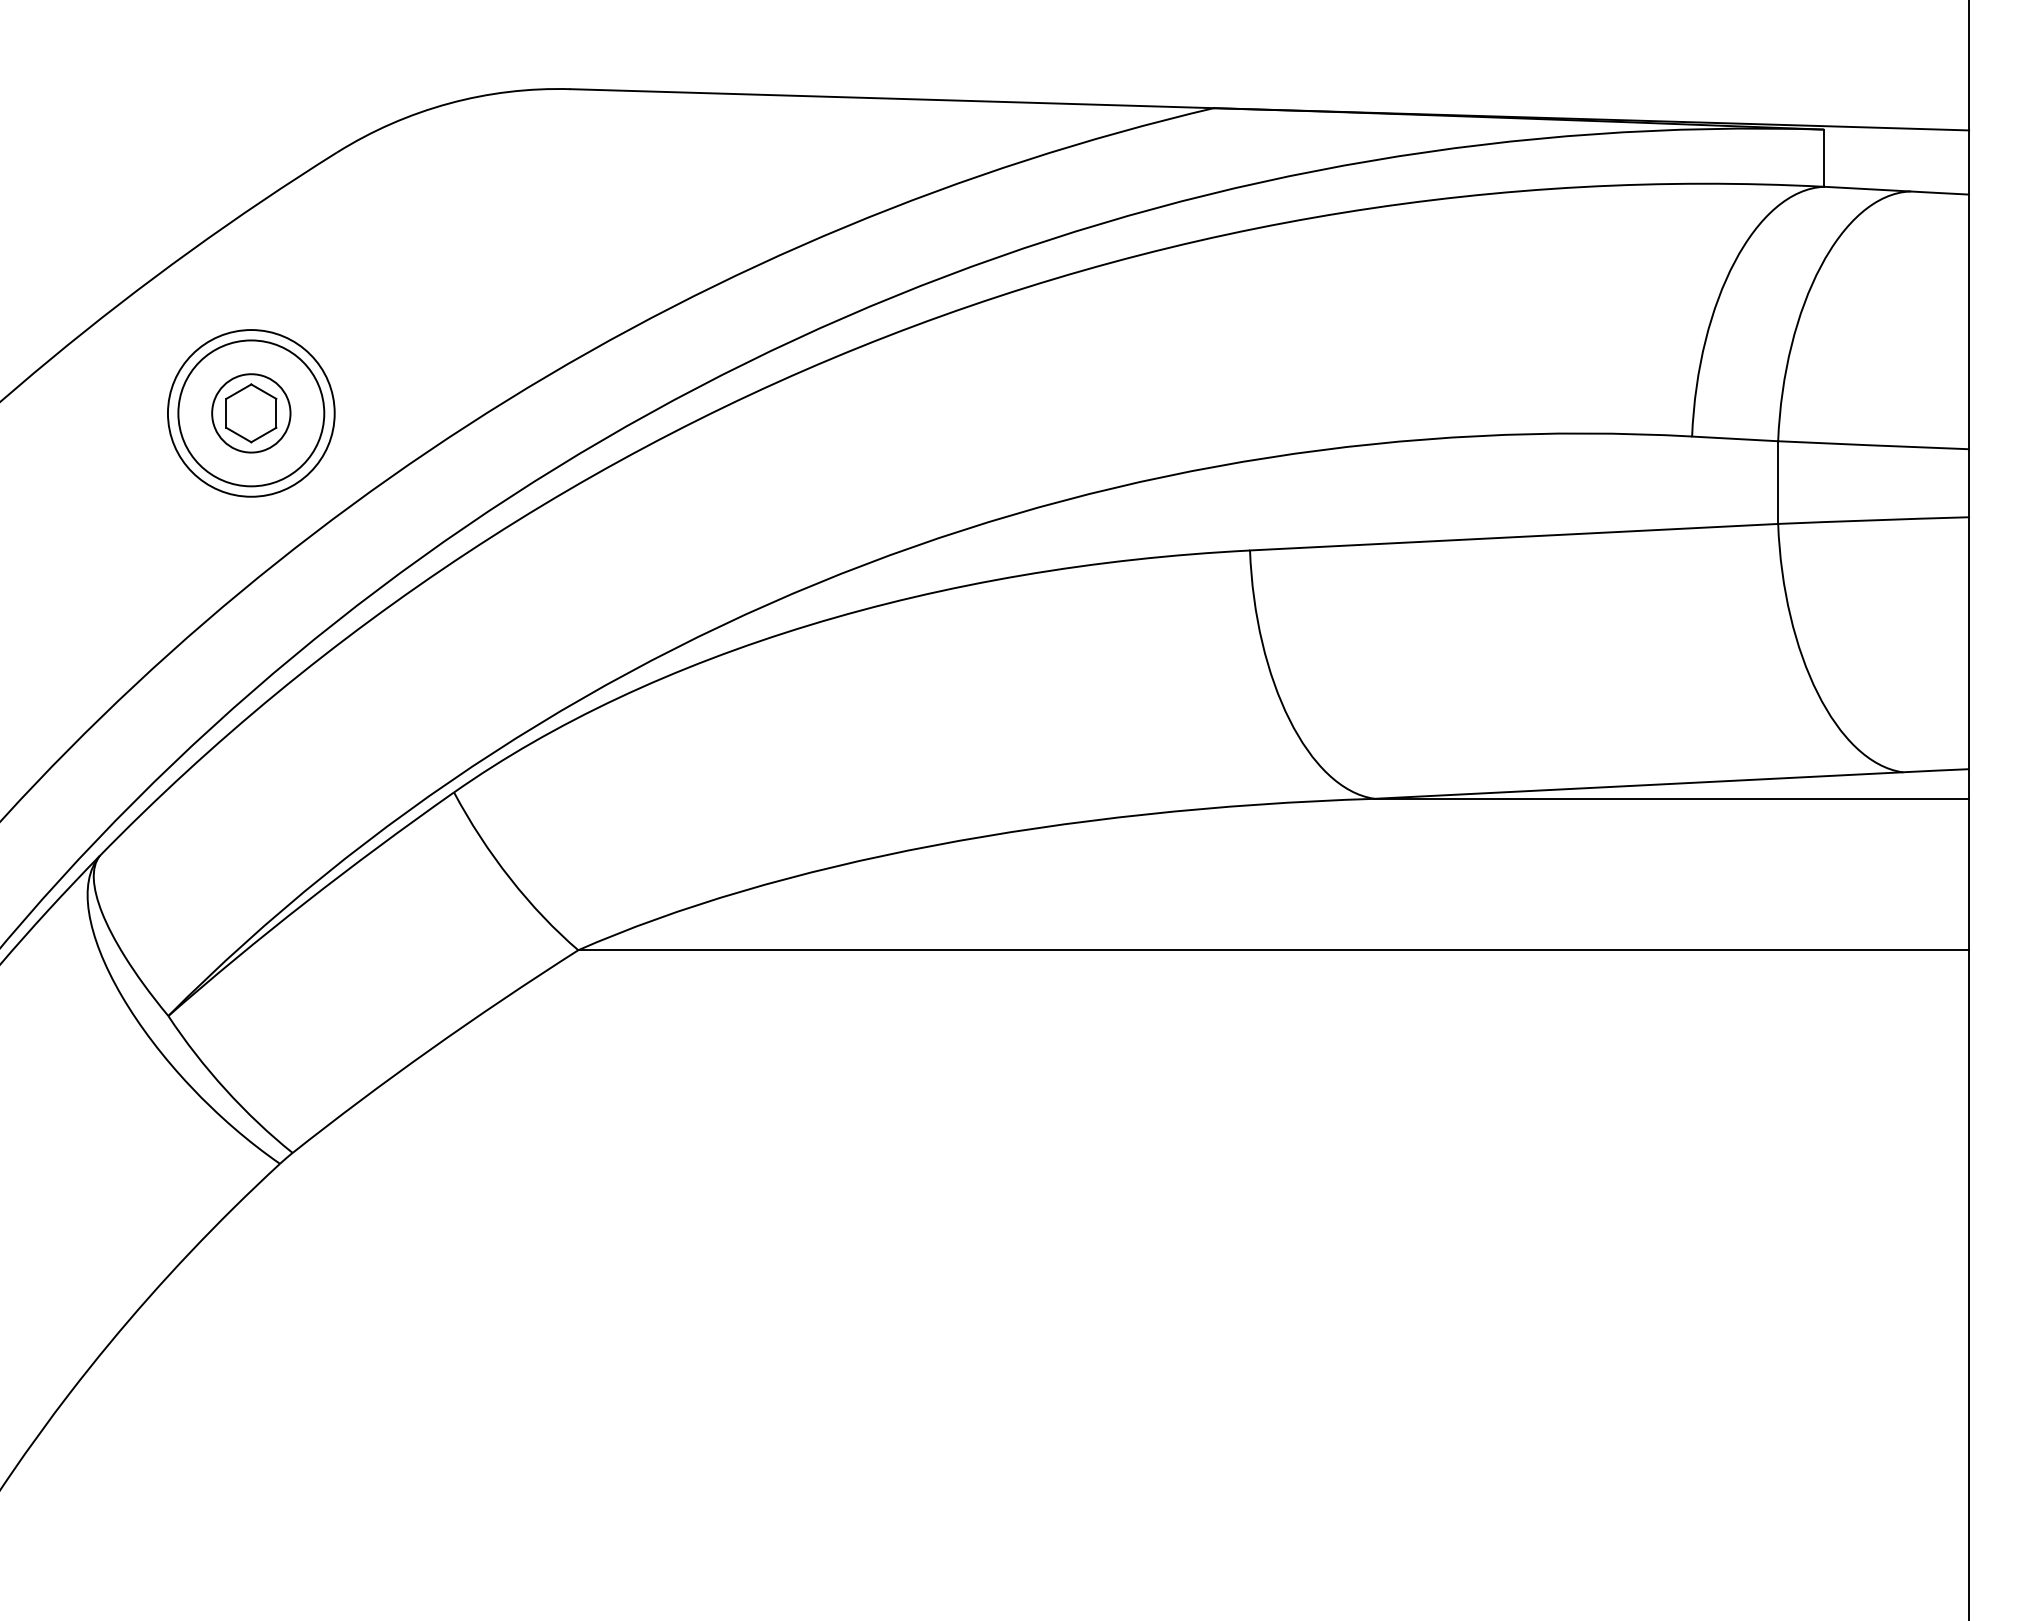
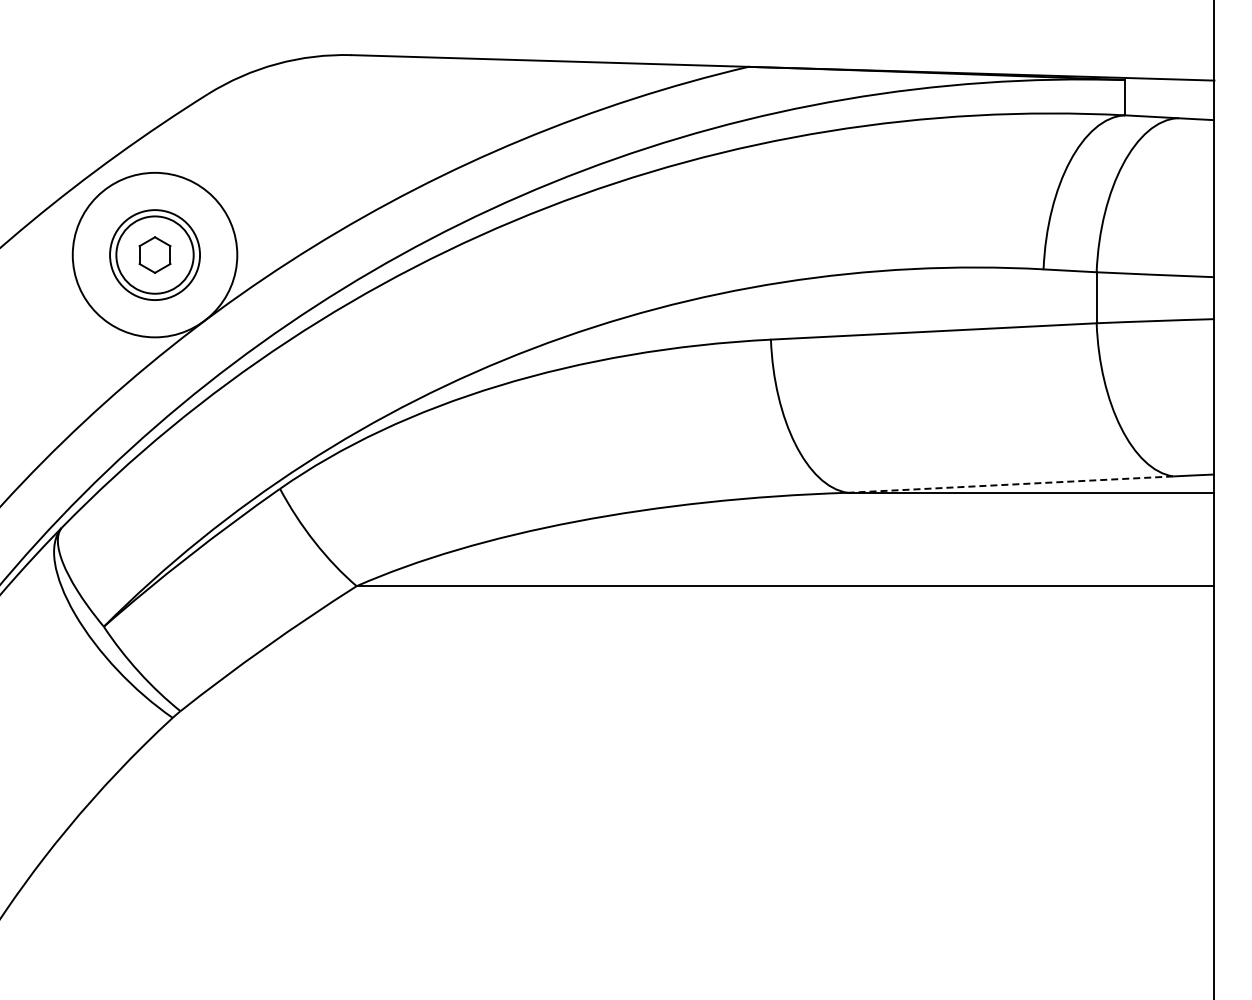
circle: (250, 412) -> (154, 254), size x1.6
circle: (250, 412) -> (154, 254), size x1.6
line: (1638, 785) -> (1010, 484), solid -> dashed

